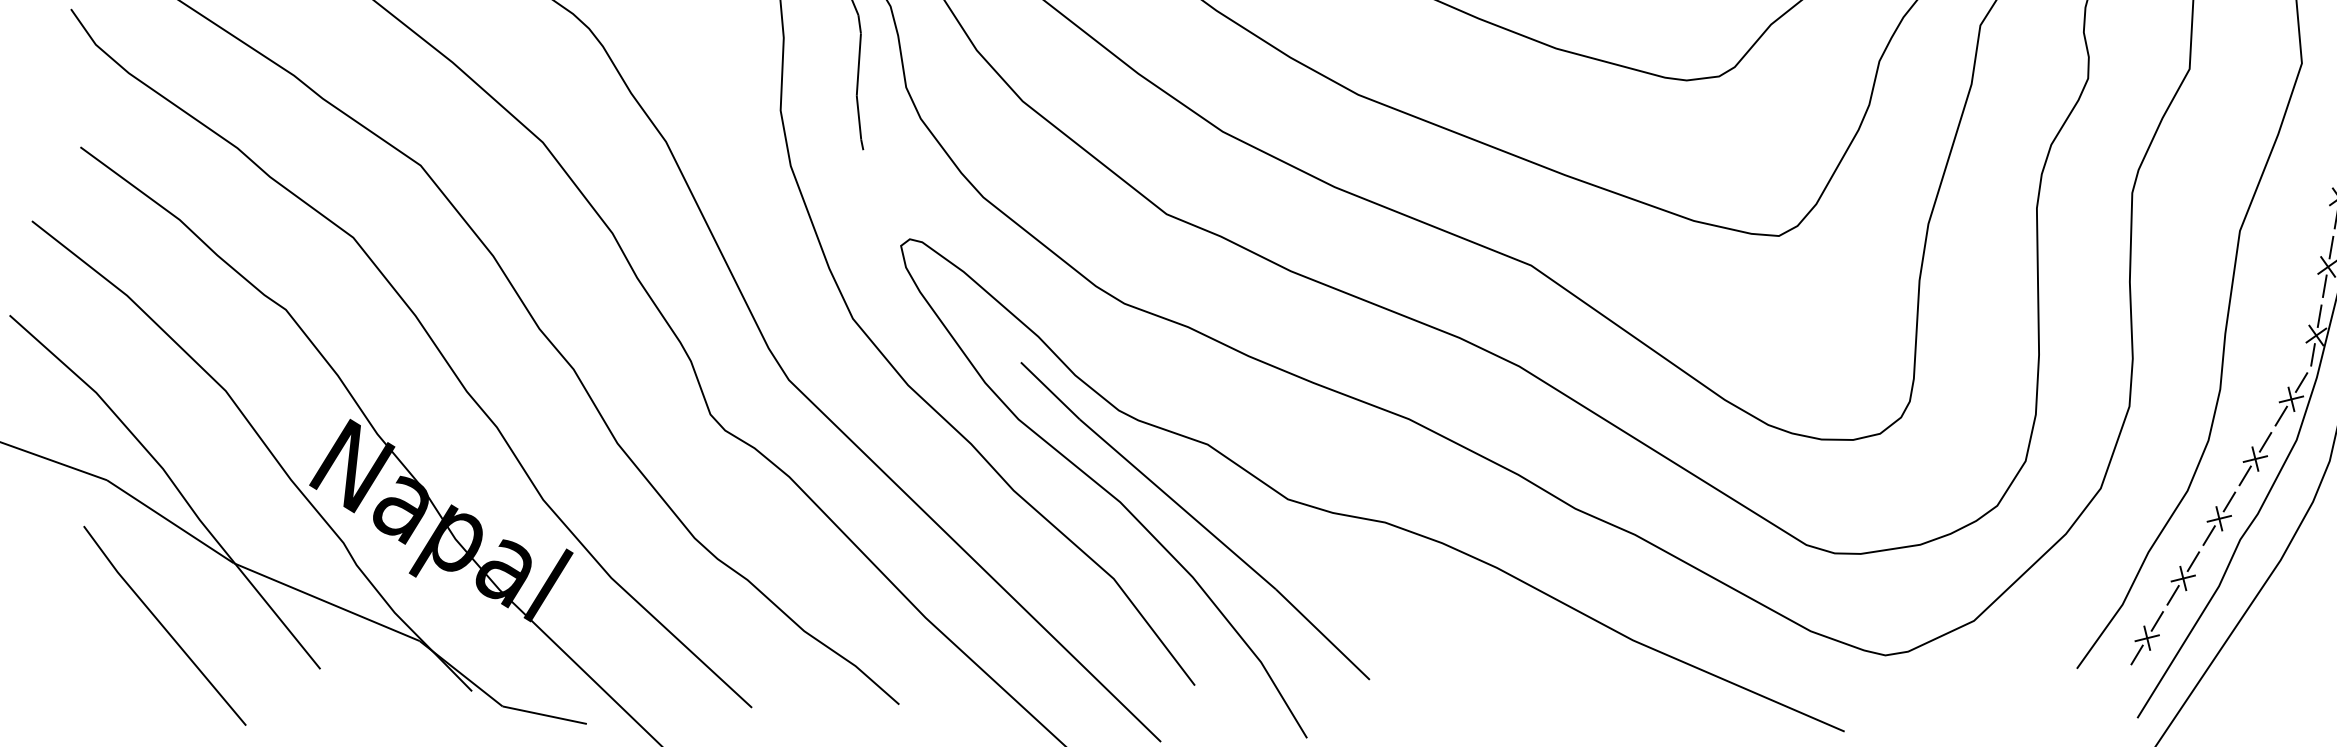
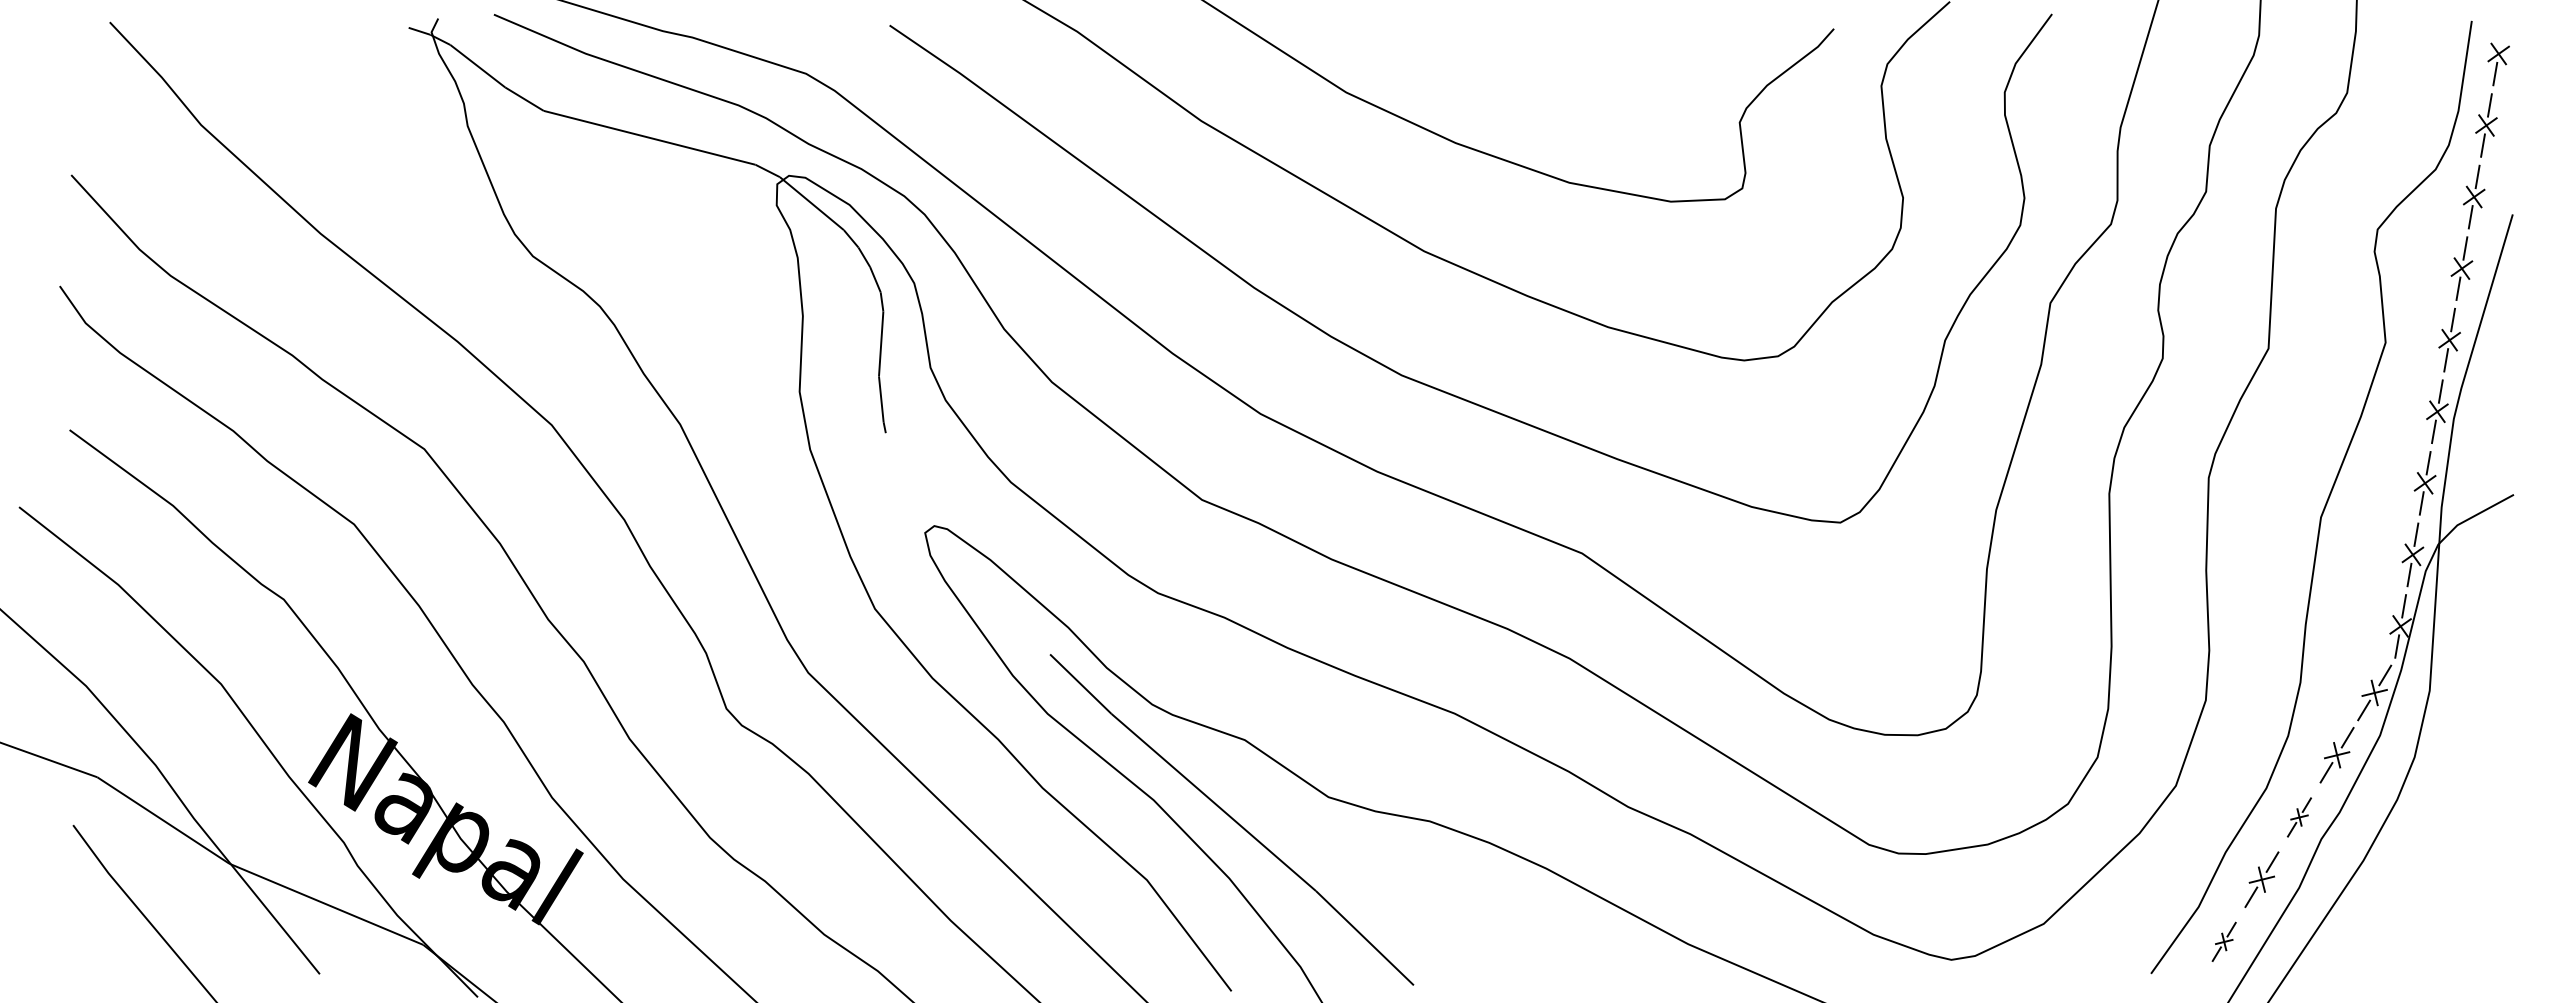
part: (2219, 518) -> (2299, 817), size x0.7
part: (2146, 637) -> (2223, 941), size x0.7

